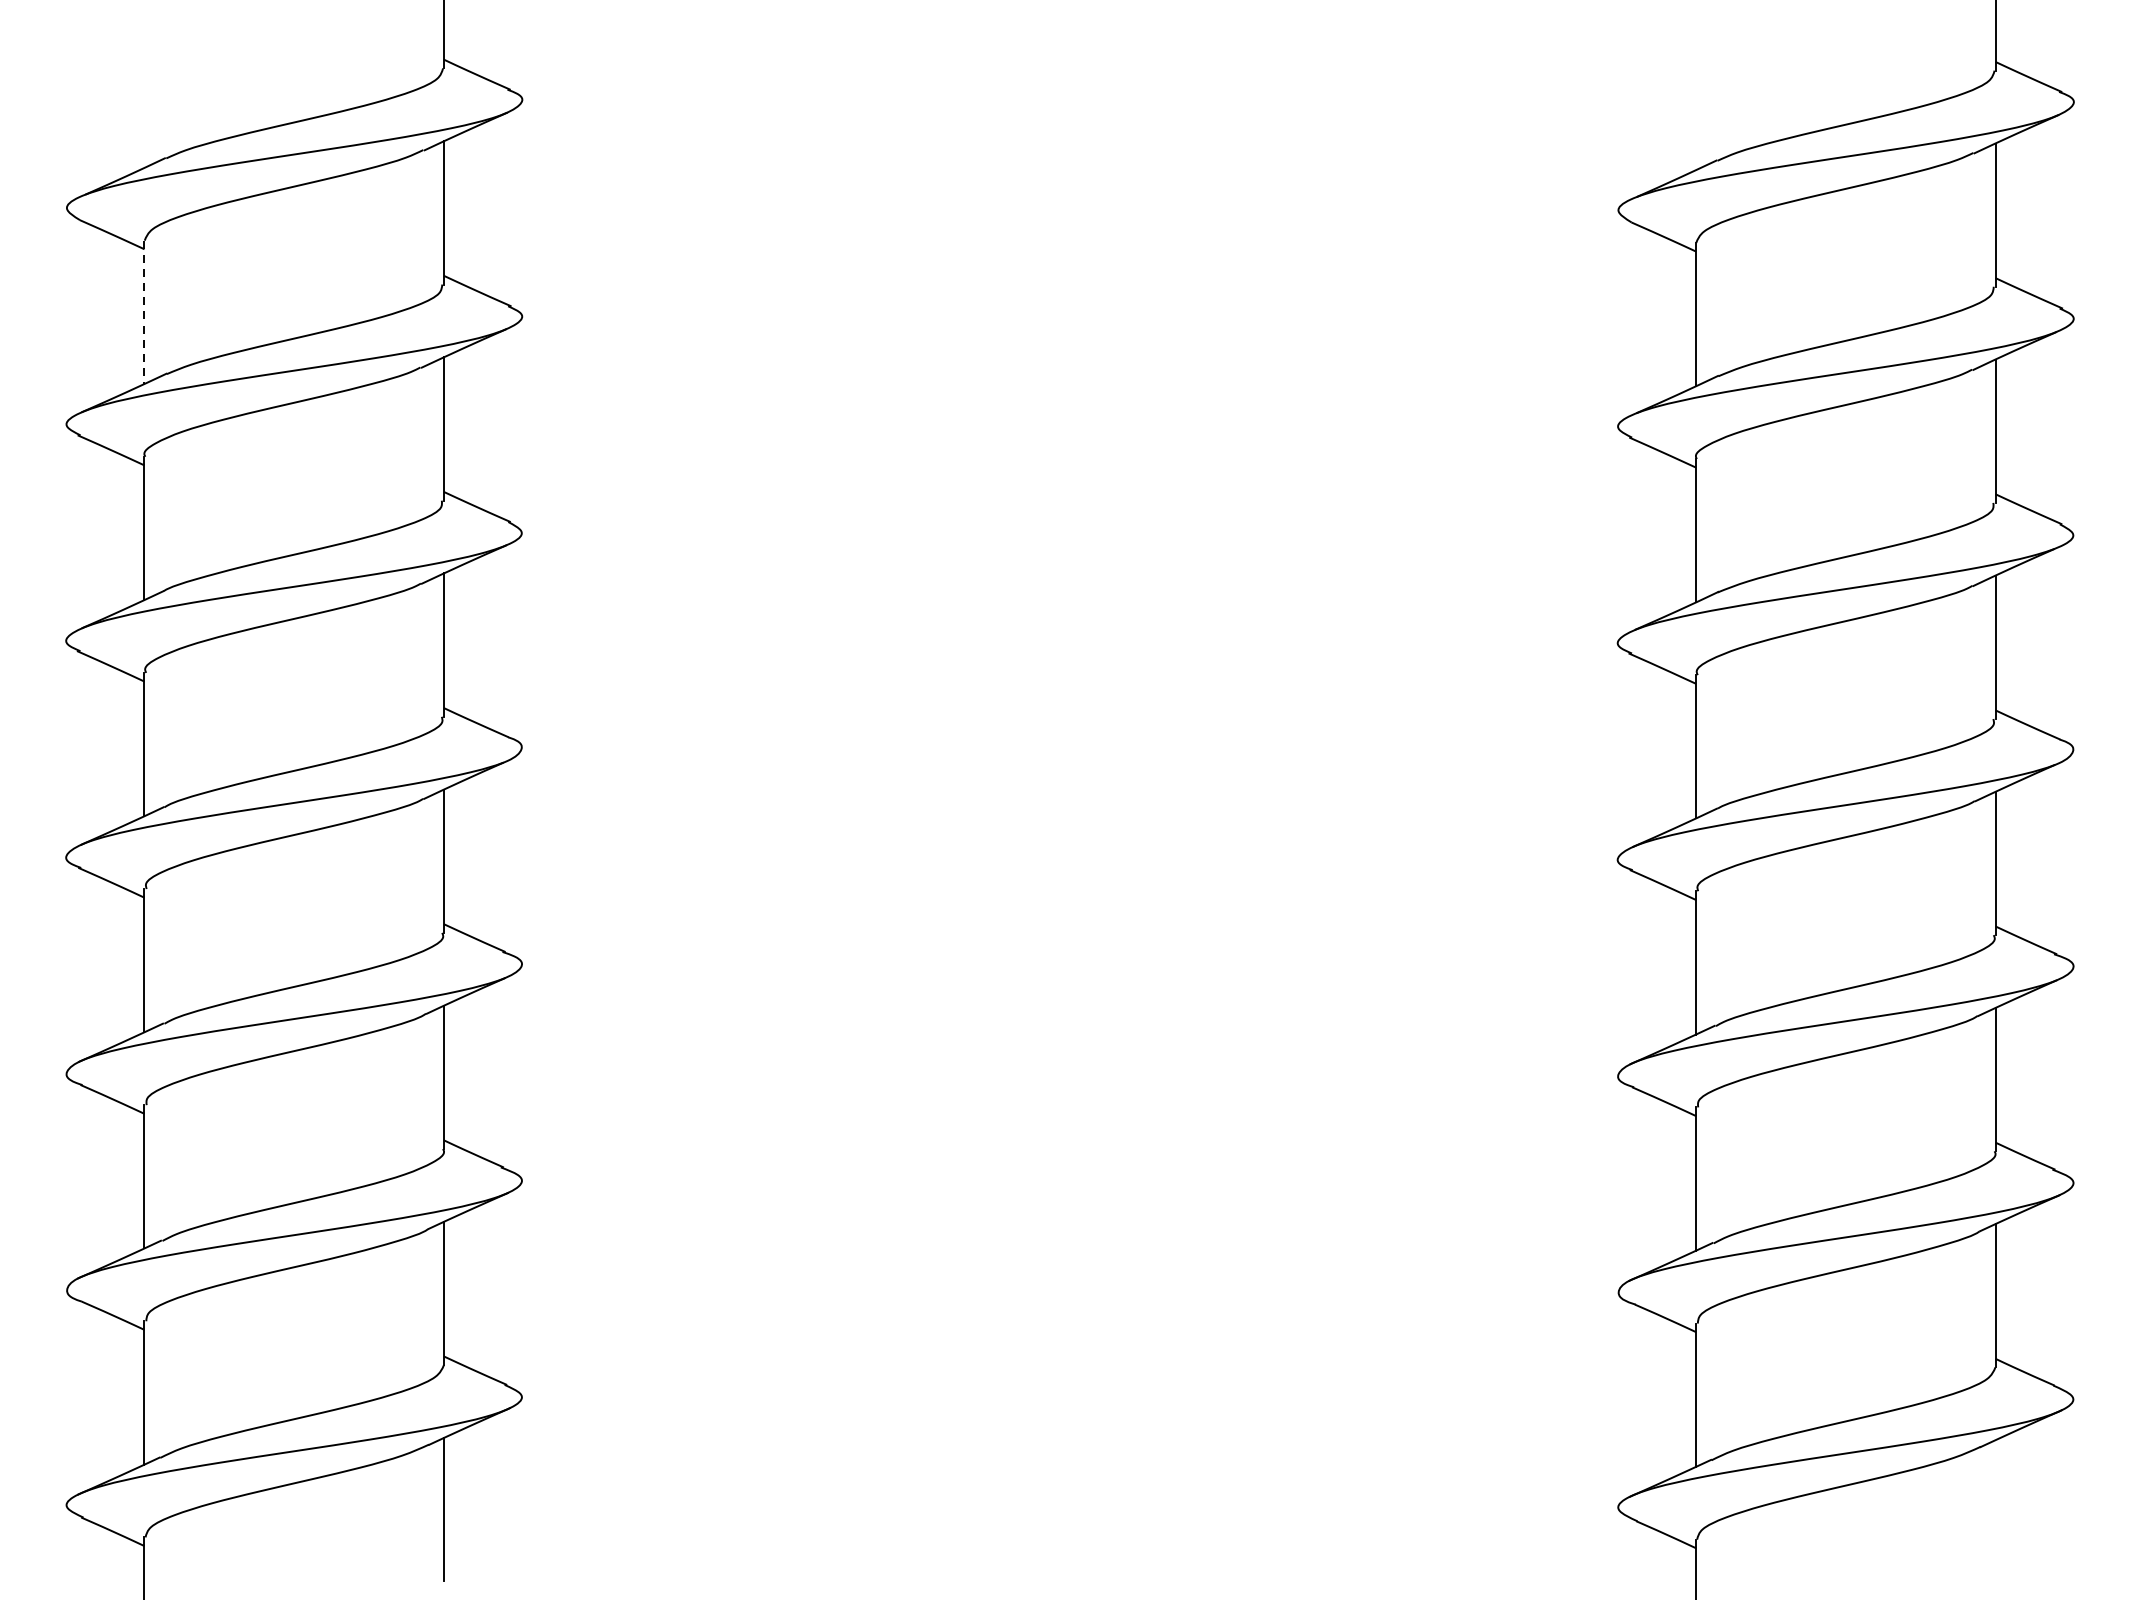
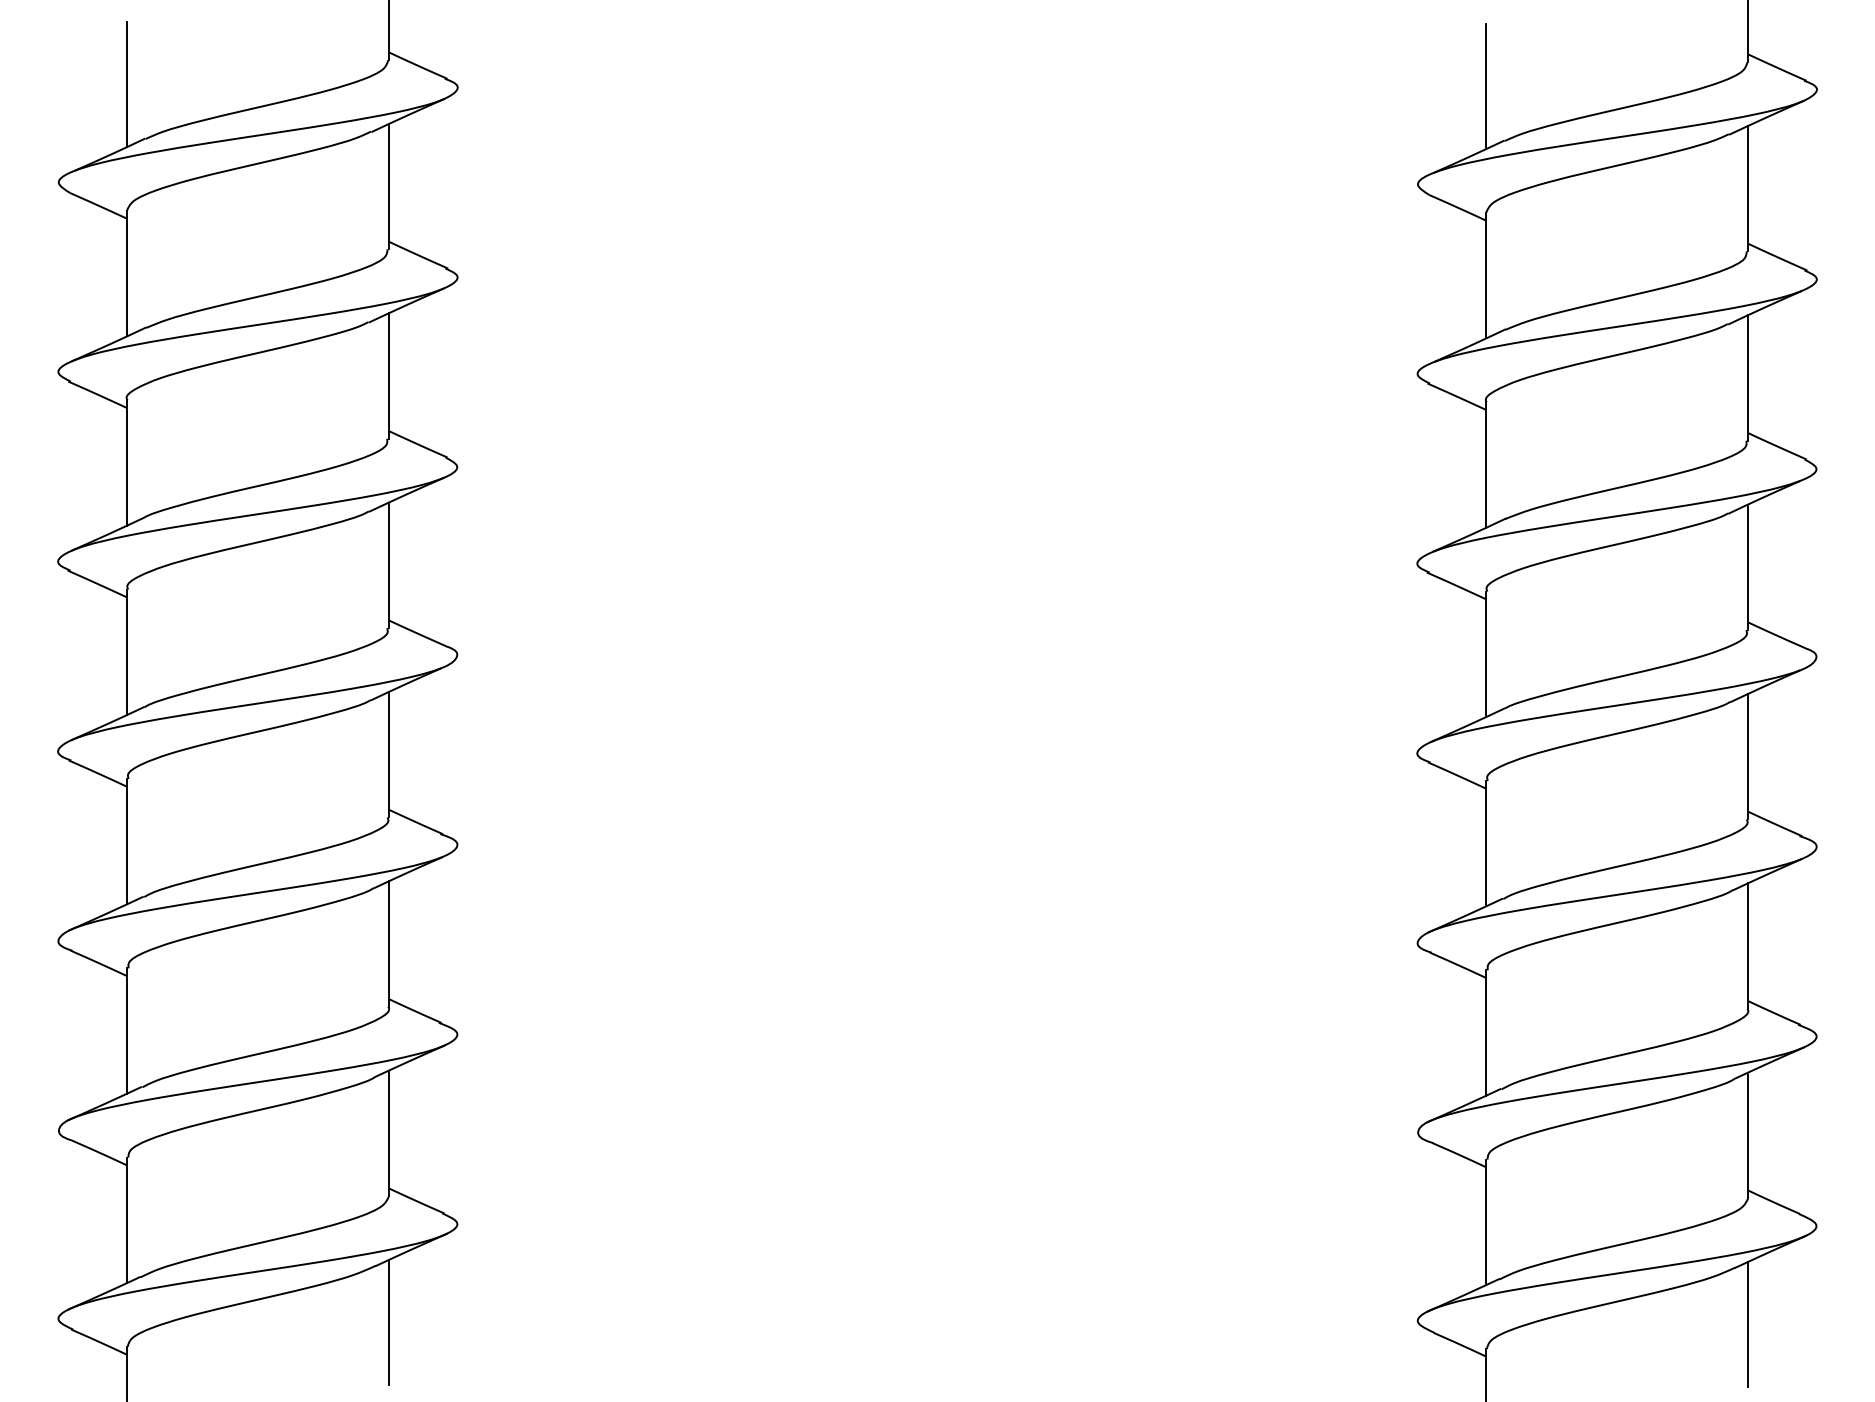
line: (144, 96) -> (126, 84), added
line: (1695, 98) -> (1485, 86), added
line: (144, 312) -> (126, 273), dashed -> solid
line: (1995, 1511) -> (1748, 1324), added

